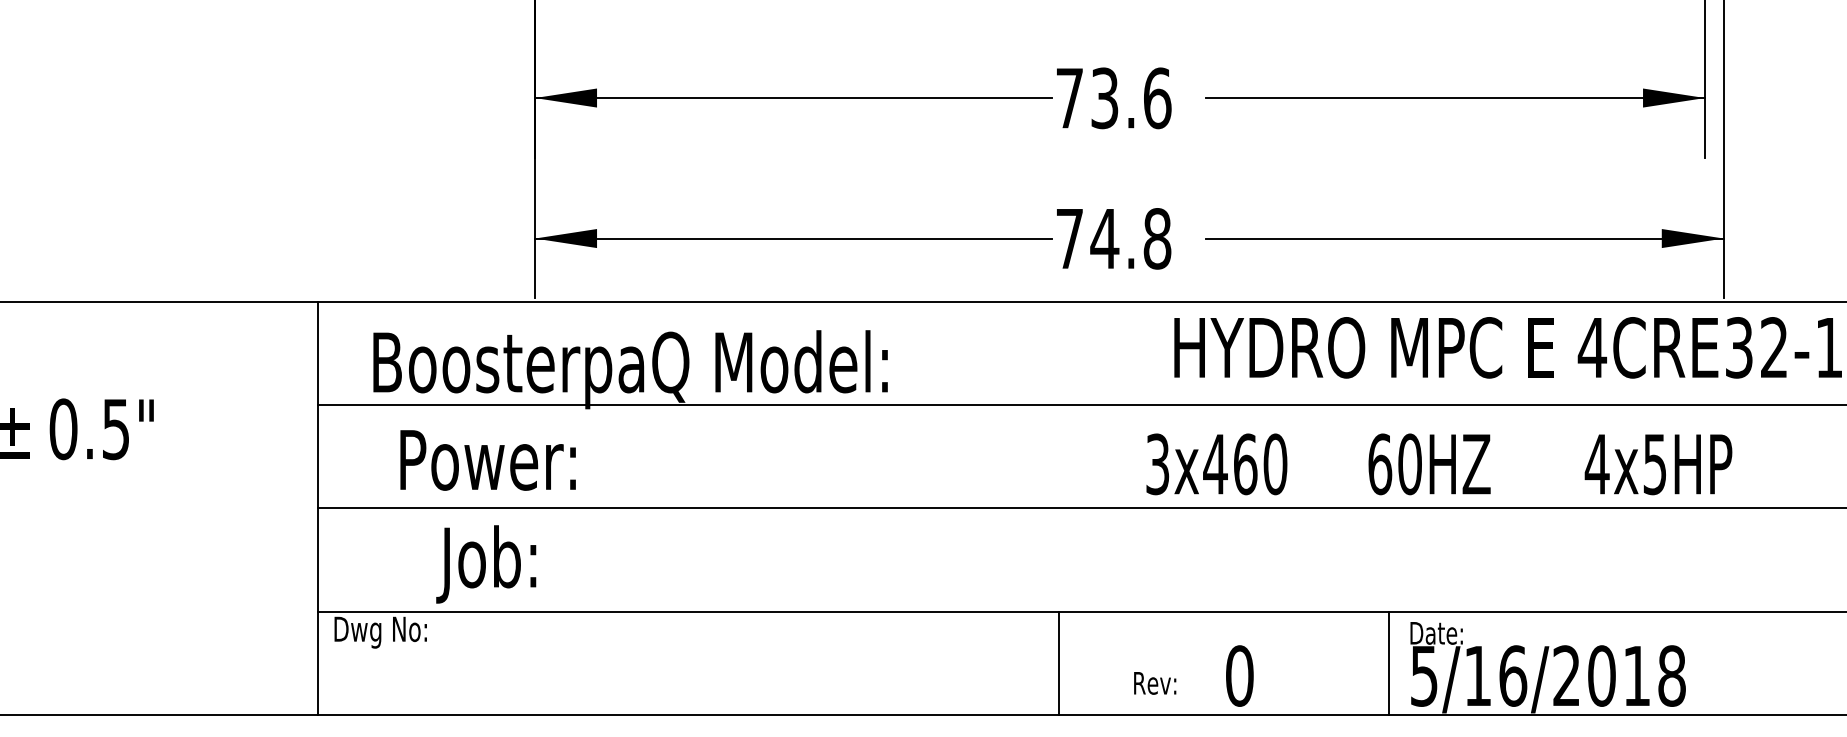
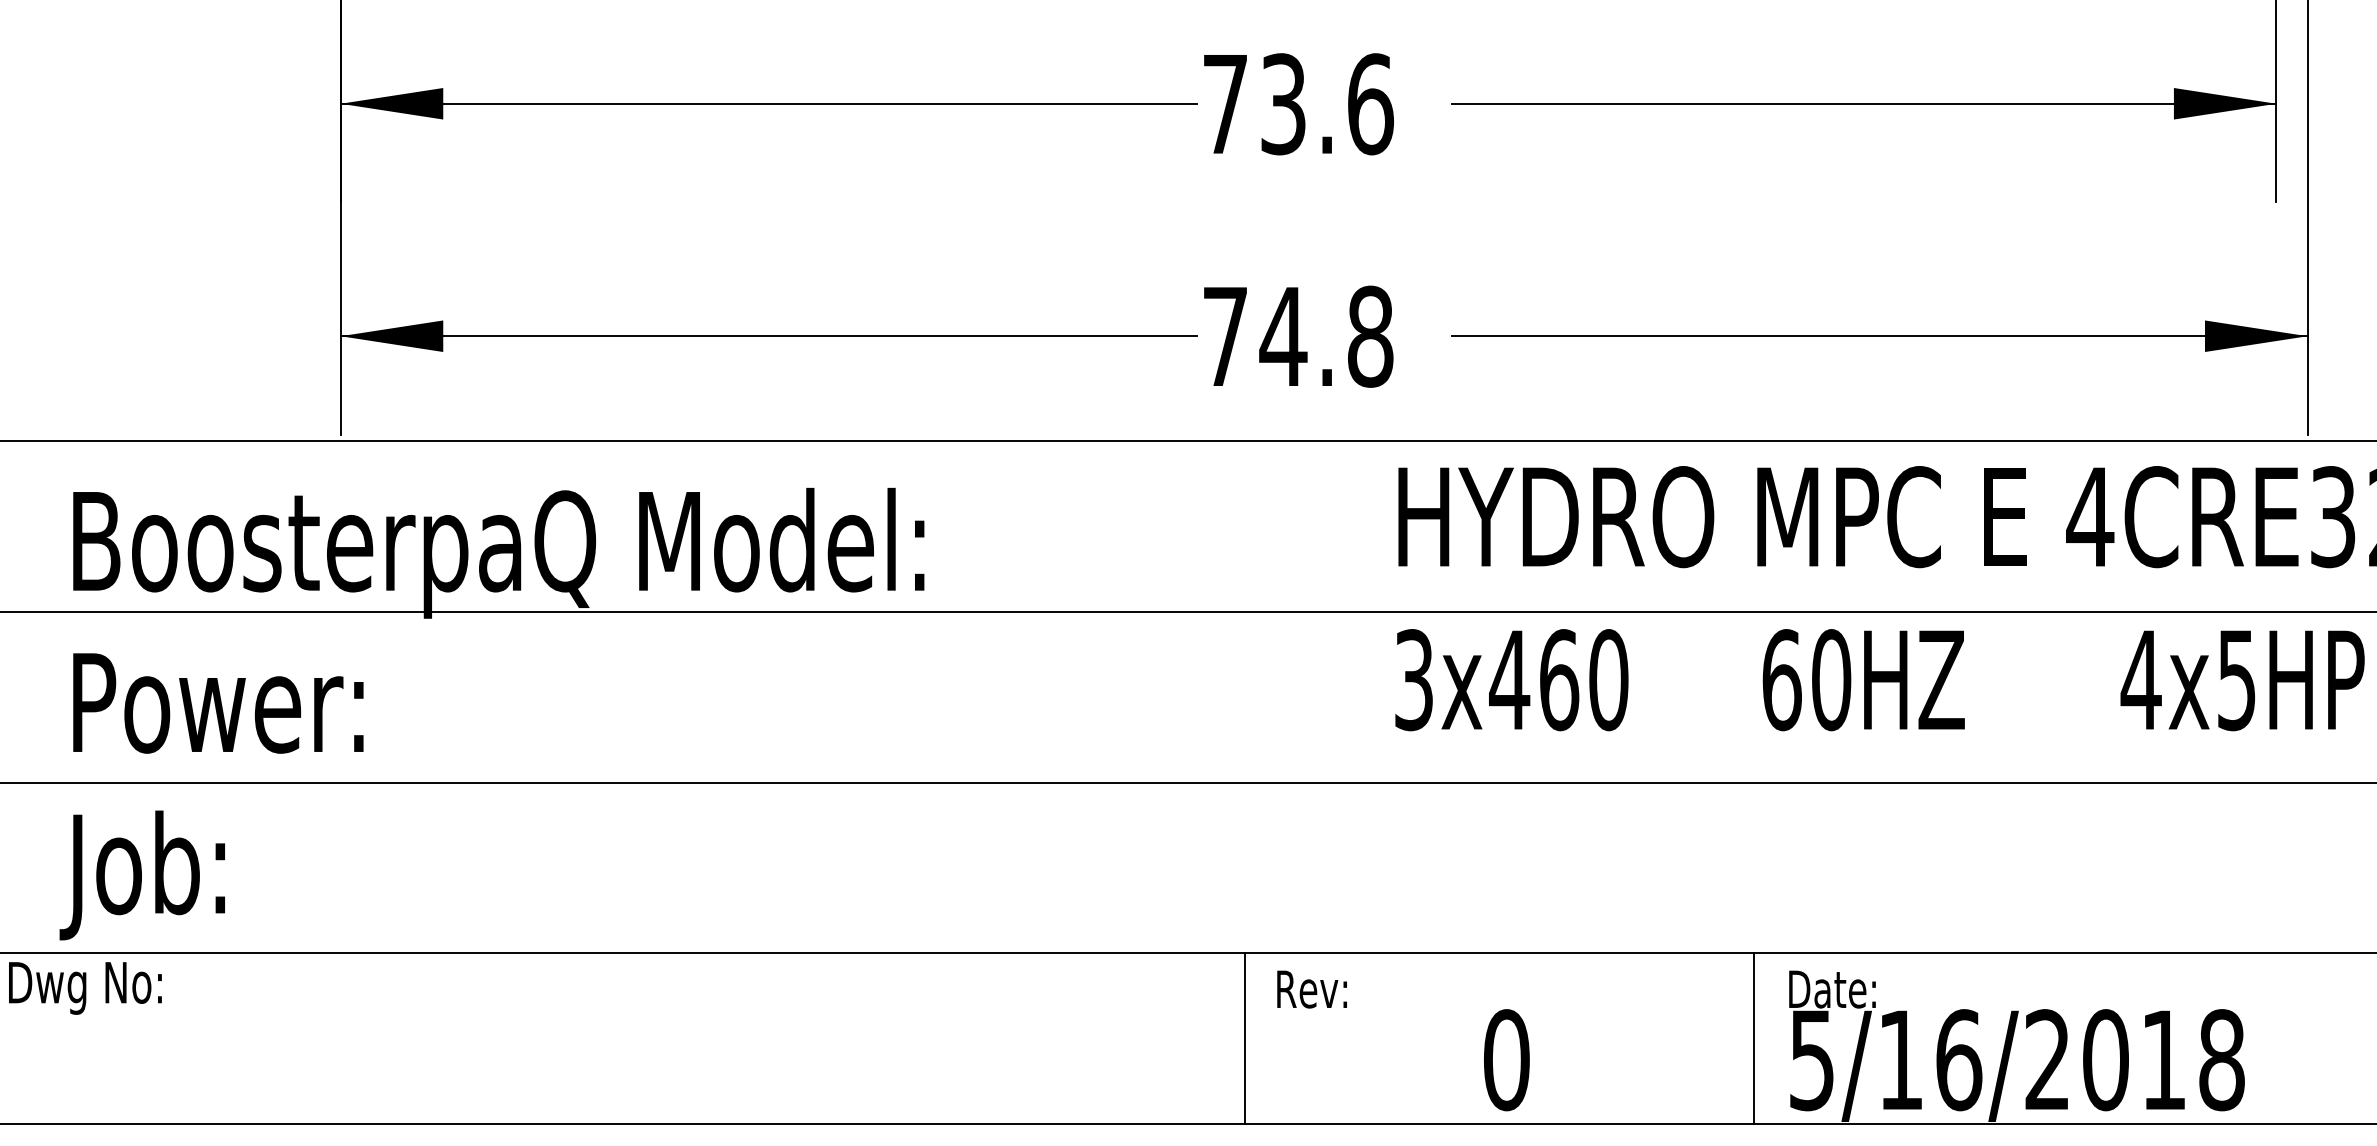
text: (487, 460) -> (217, 703), moved
text: (1439, 464) -> (1880, 680), moved
text: (486, 564) -> (142, 875), moved
line: (1058, 662) -> (1244, 1037), moved
text: (1155, 683) -> (1312, 989), moved

